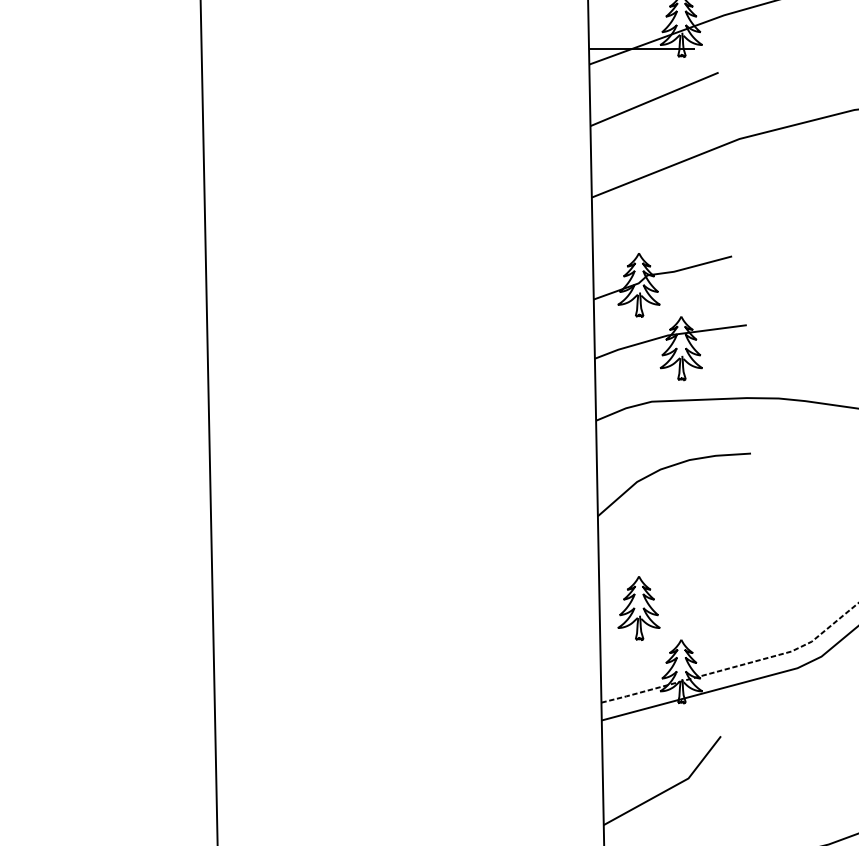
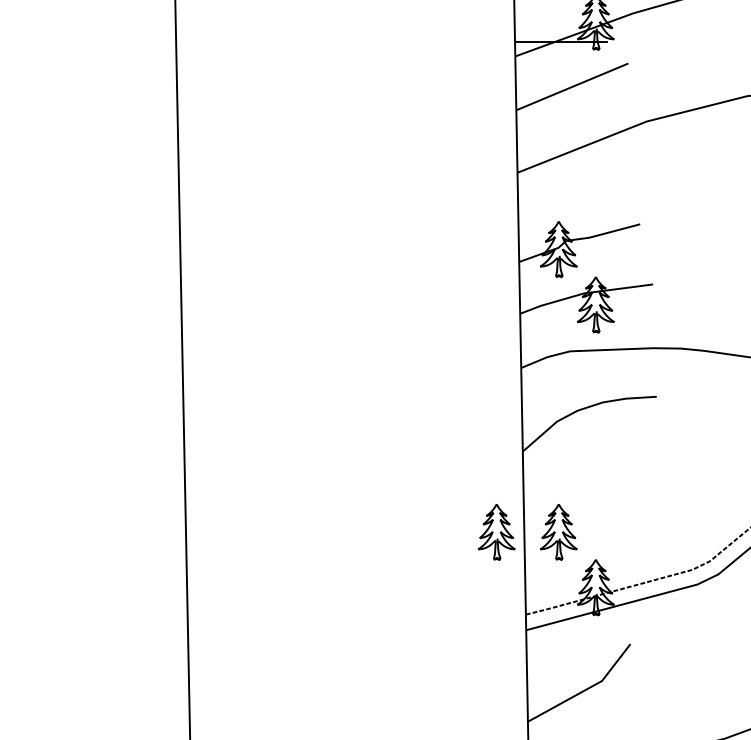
part: (567, 608) -> (496, 532), added

